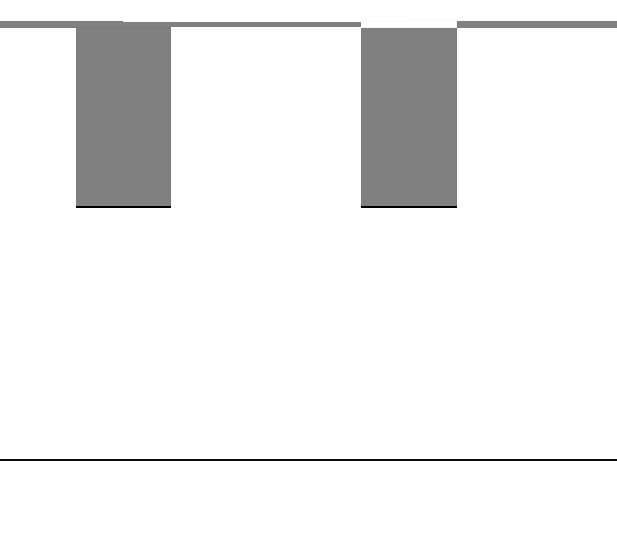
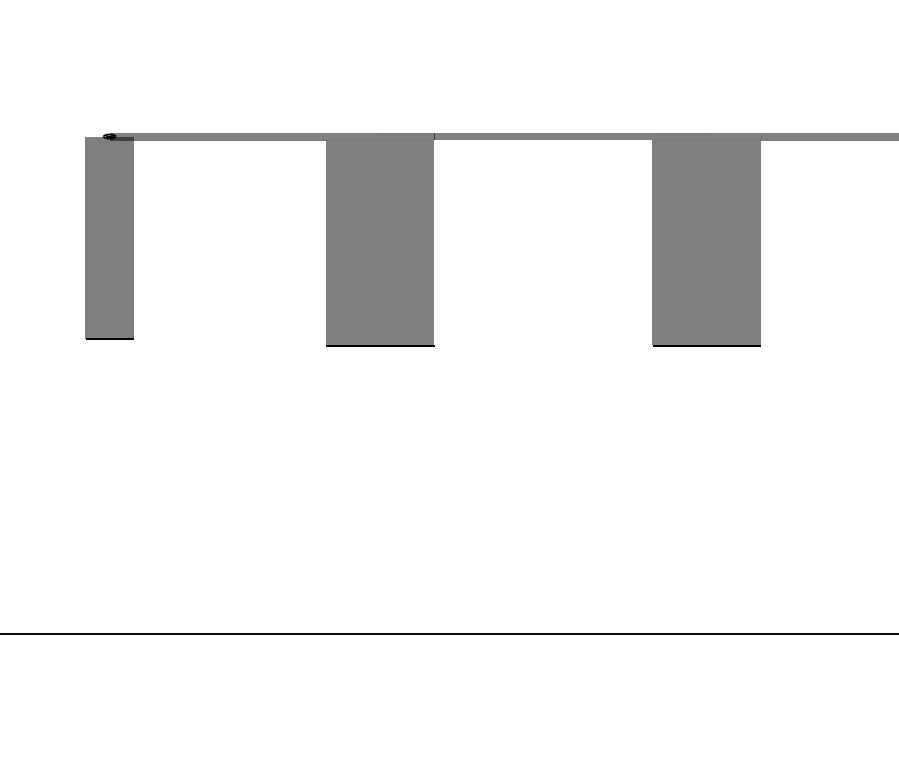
fill: (408, 24) -> (706, 136), added

